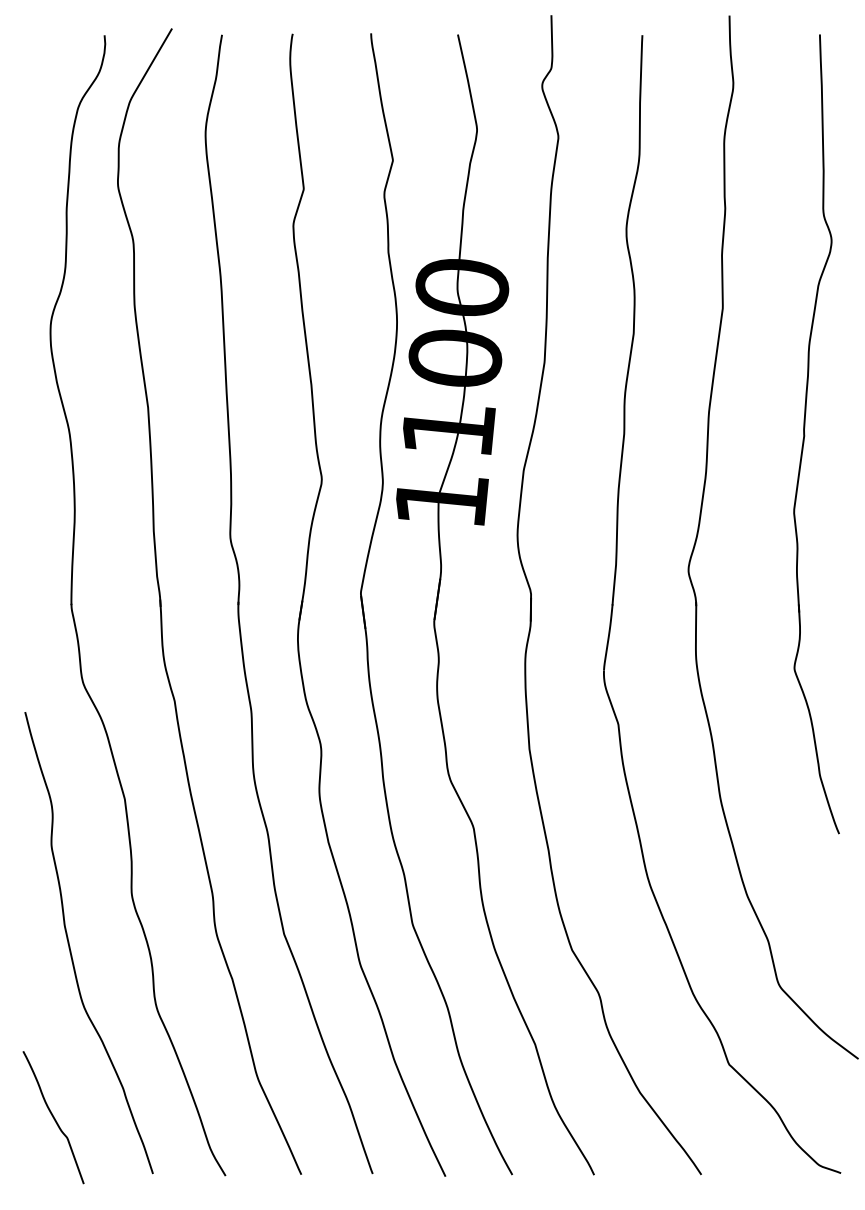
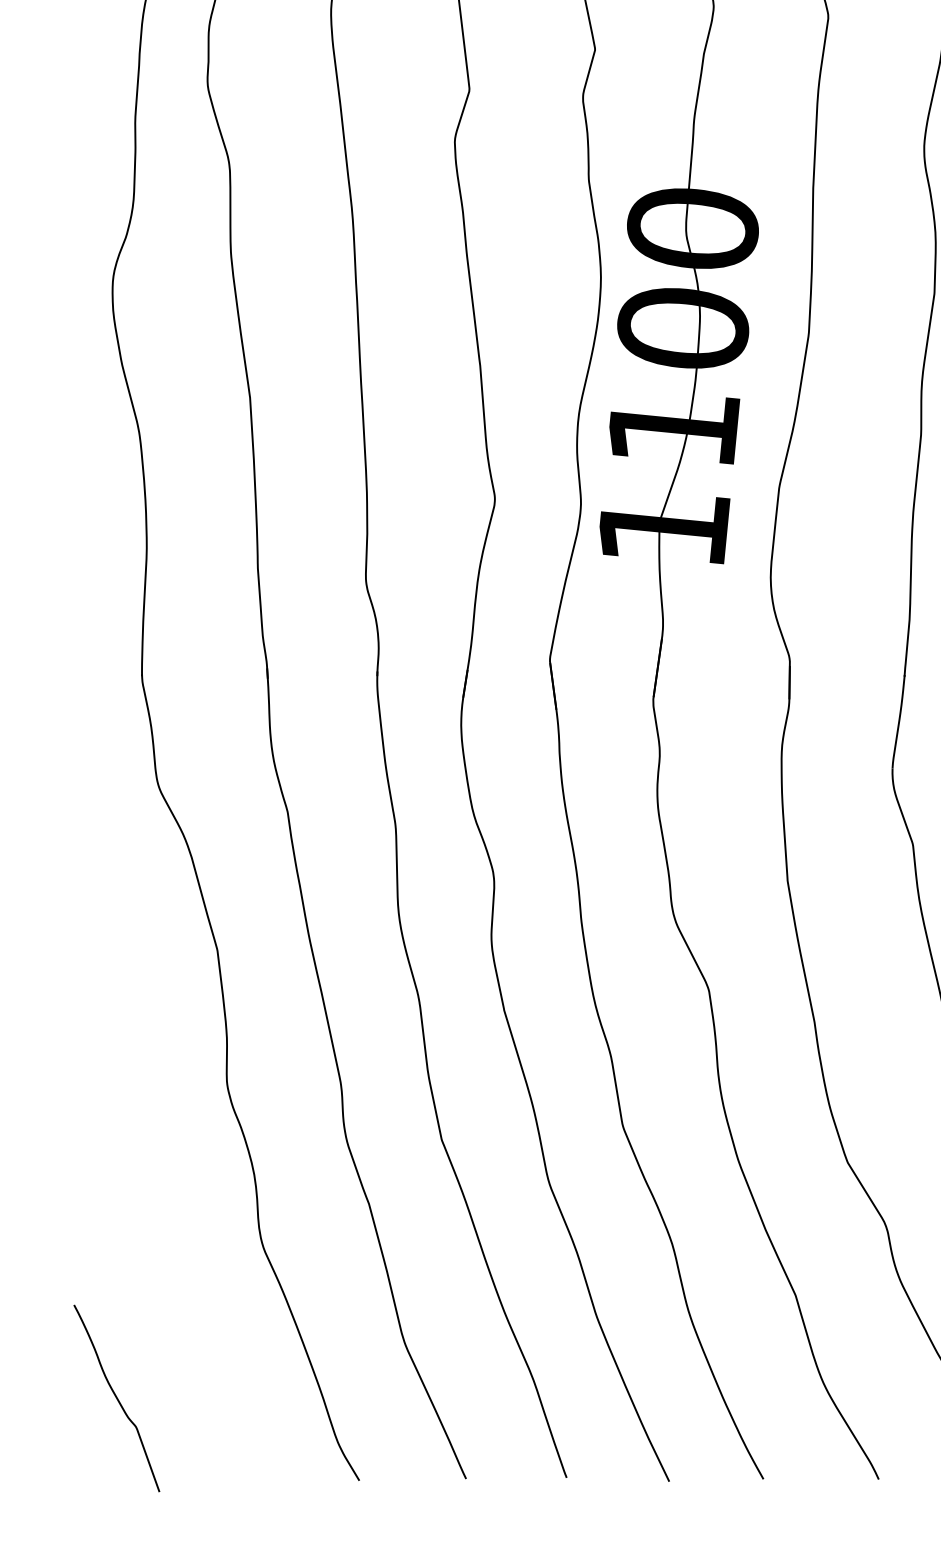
curve: (70, 946) -> (140, 1157), removed

